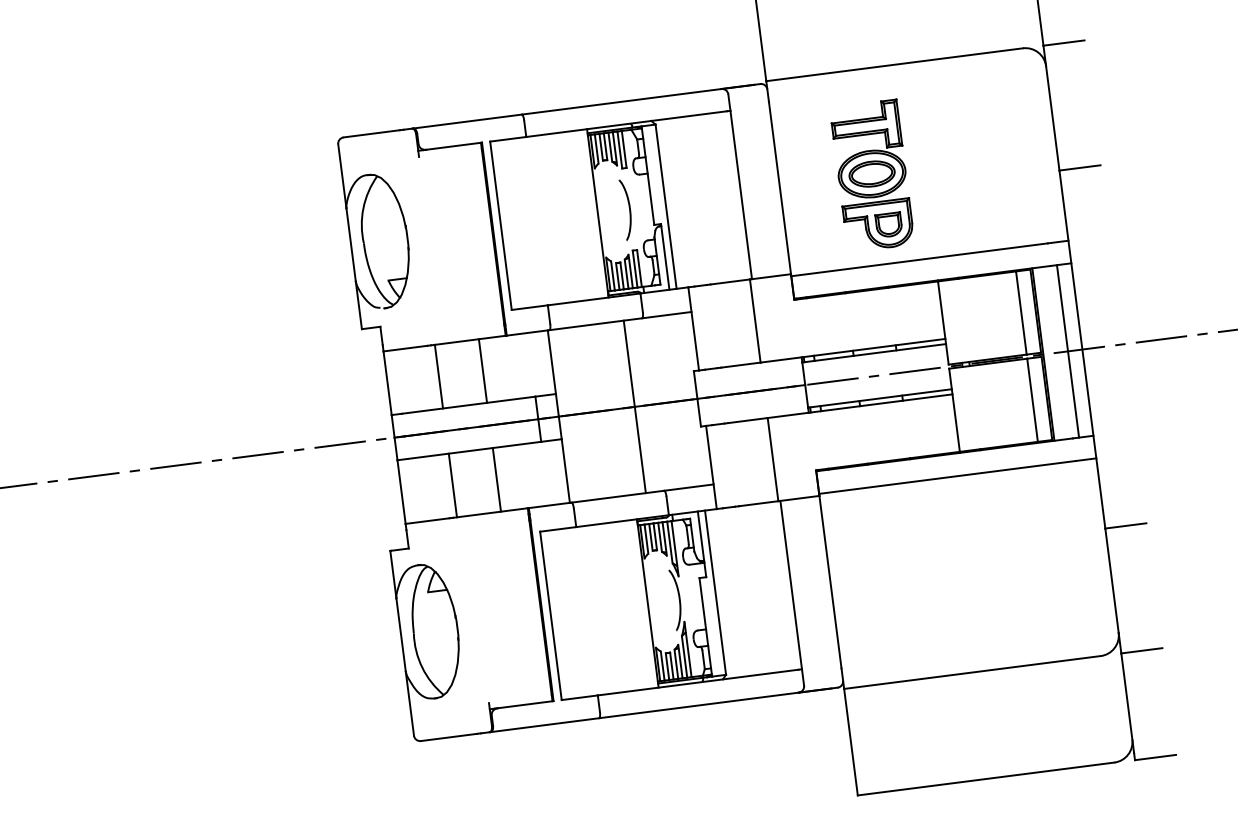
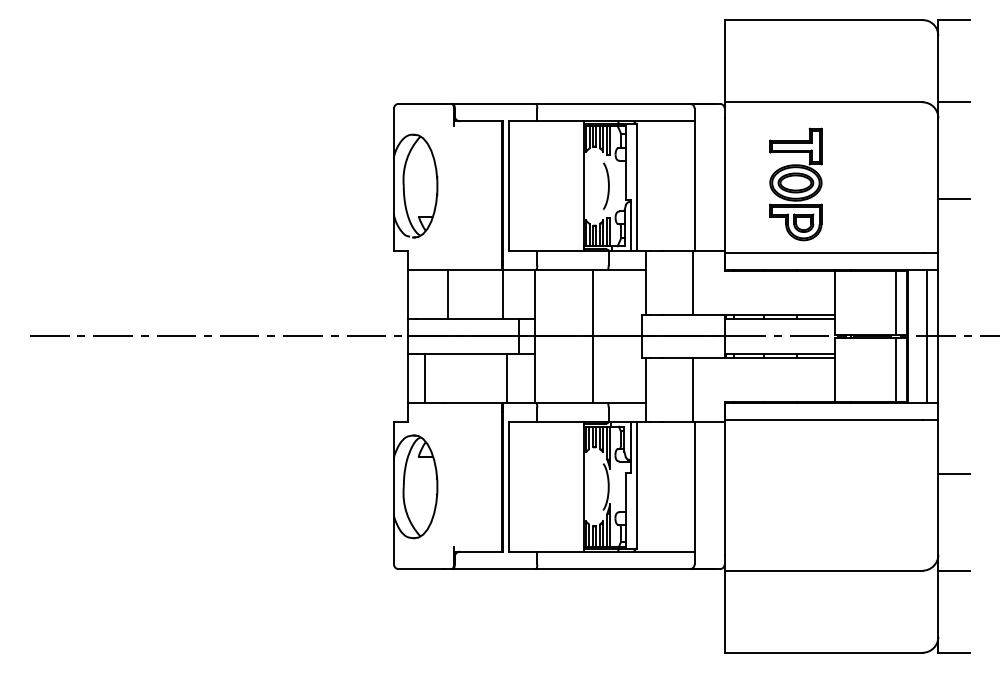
line: (482, 371) -> (502, 294), moved
line: (496, 478) -> (506, 377), moved
line: (452, 484) -> (424, 377), moved

